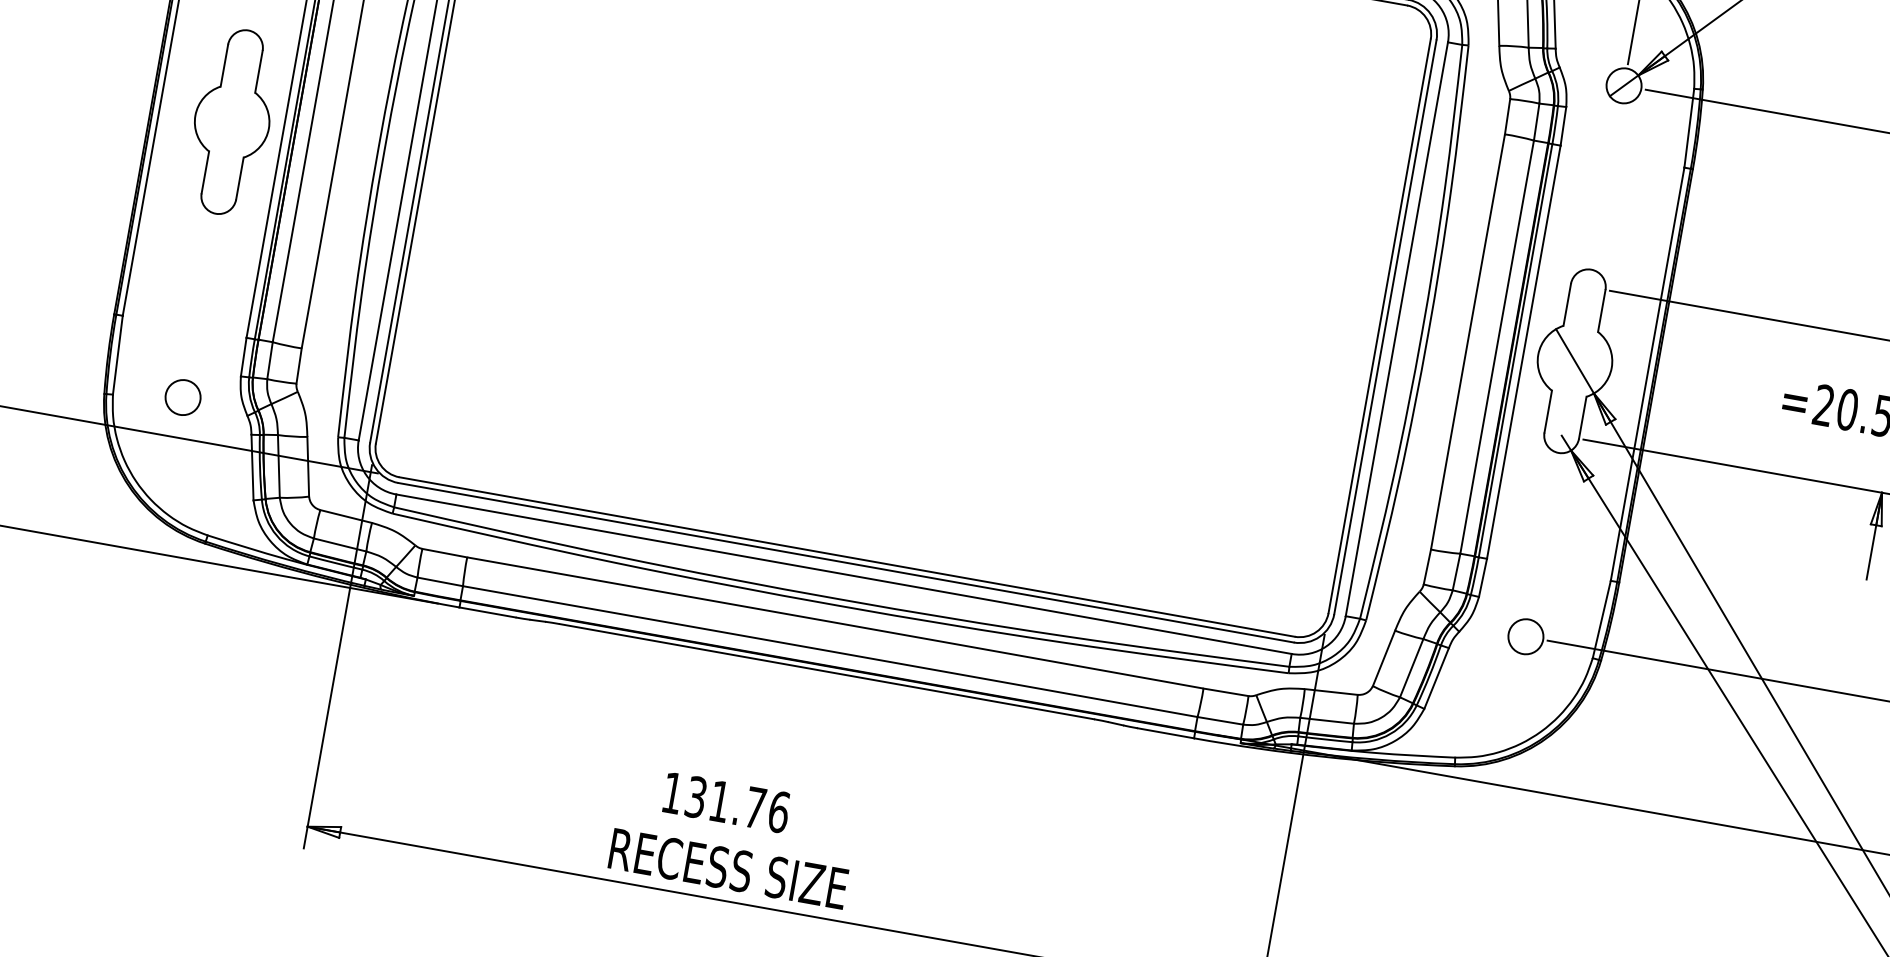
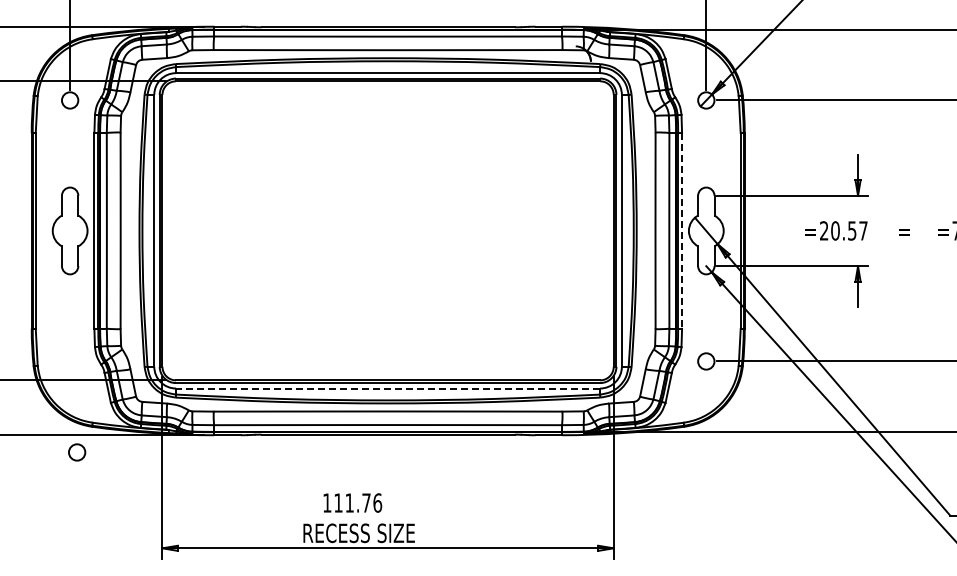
line: (1524, 351) -> (682, 230), solid -> dashed
circle: (183, 397) -> (77, 452), moved
line: (842, 573) -> (387, 388), solid -> dashed
text: (696, 796) -> (338, 502), 131.76 -> 111.76

